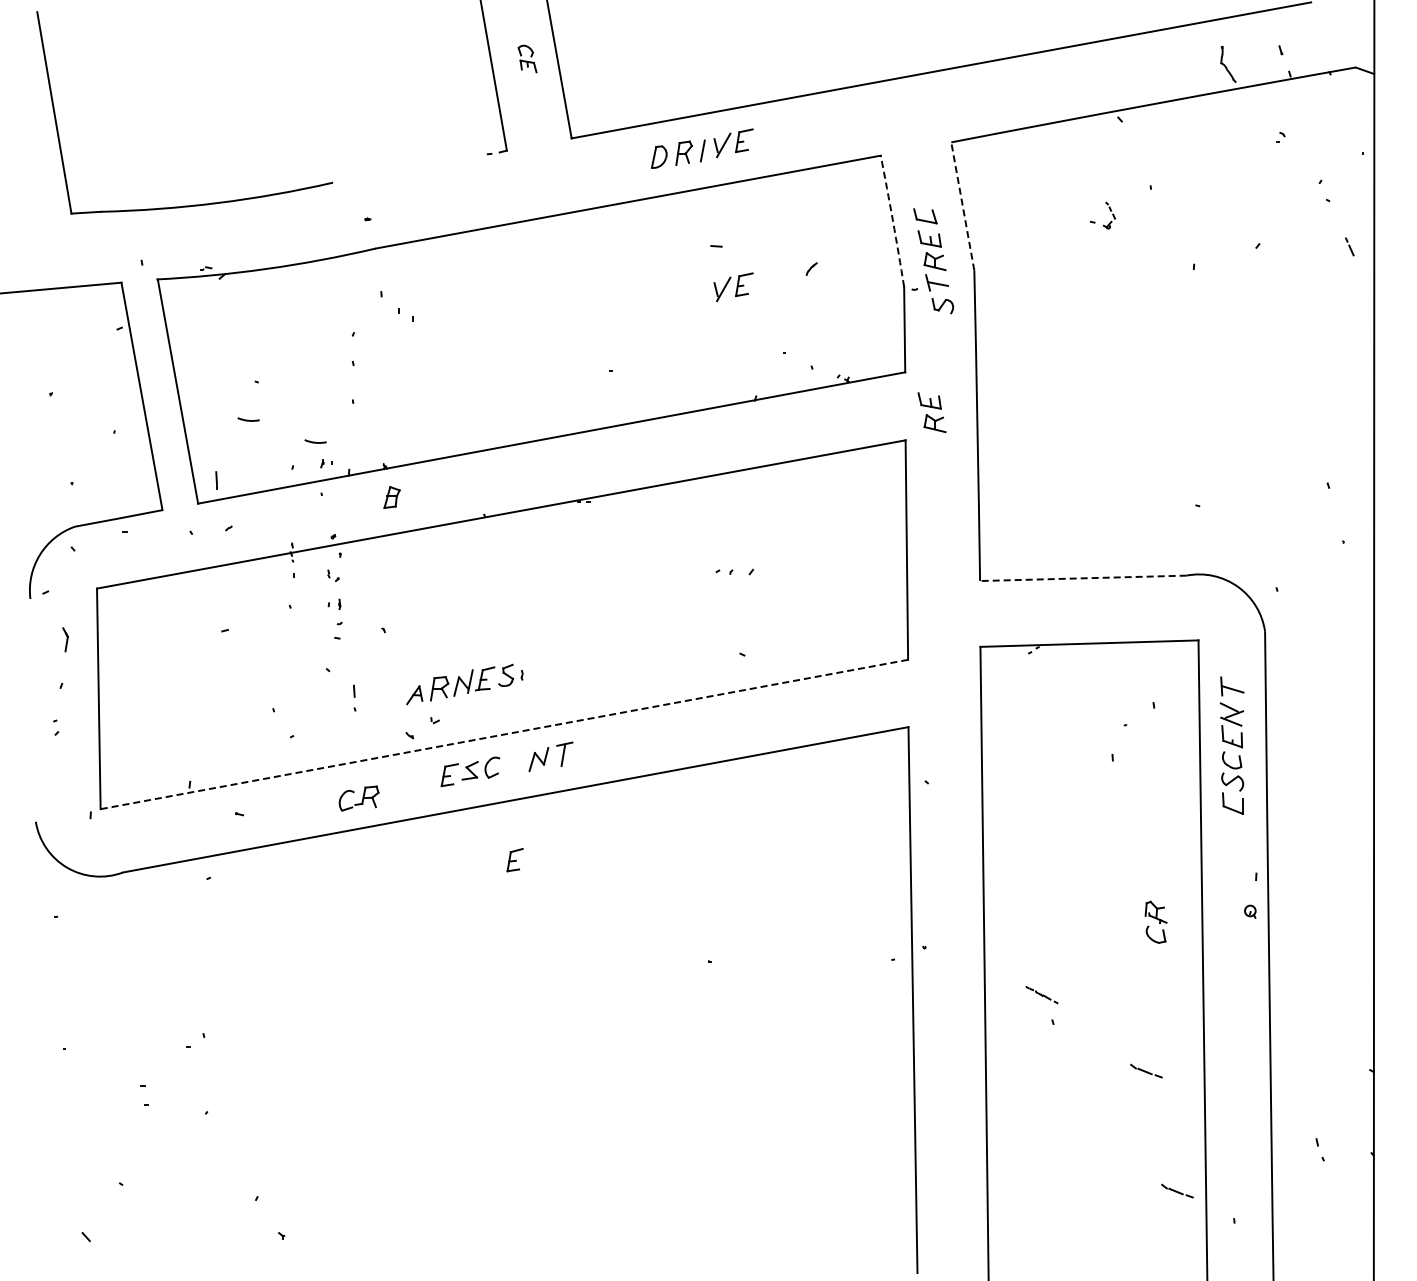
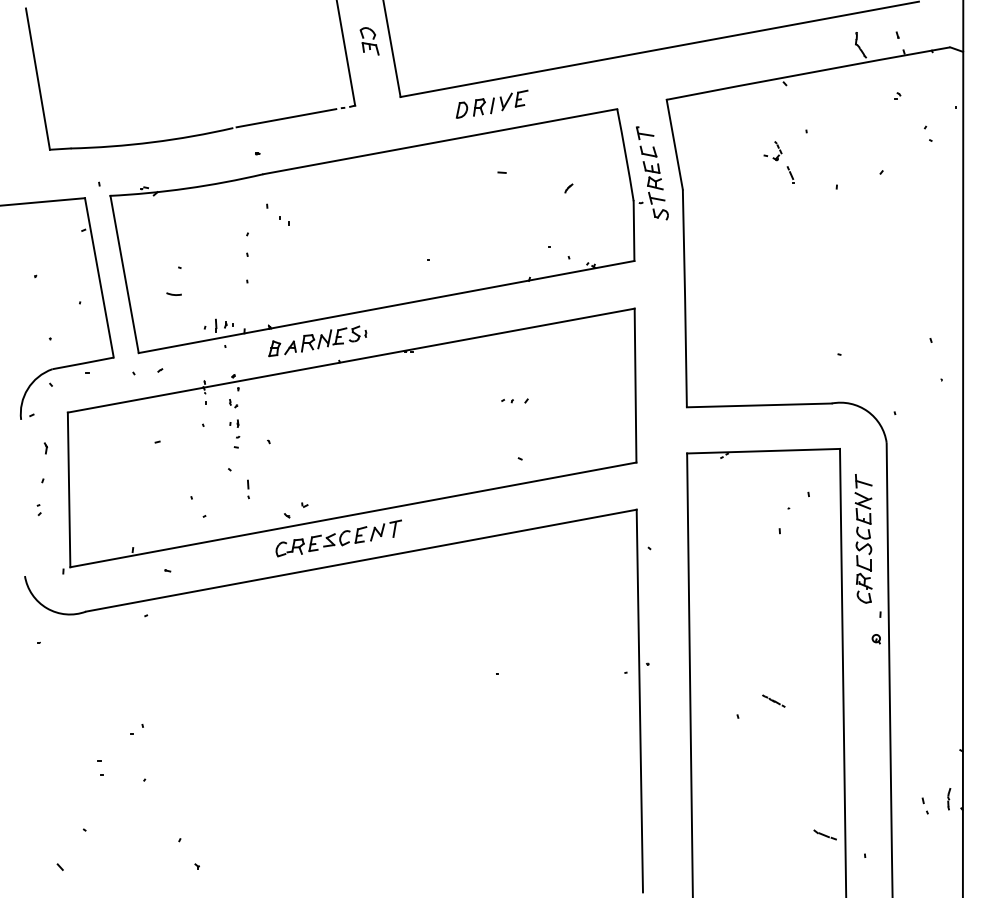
part: (527, 58) -> (369, 41), size x1.43
line: (408, 168) -> (286, 118), added
part: (920, 189) -> (645, 132), added
line: (962, 205) -> (674, 144), dashed -> solid
arc: (893, 221) -> (626, 155), dashed -> solid
line: (1349, 246) -> (790, 172), moved
part: (733, 287) -> (514, 201), removed
part: (931, 412) -> (652, 289), removed
arc: (315, 441) -> (221, 309), removed
line: (216, 480) -> (216, 325), moved
line: (1082, 578) -> (758, 405), dashed -> solid
part: (65, 639) -> (45, 448), size x0.62
part: (464, 684) -> (325, 340), moved
line: (504, 734) -> (353, 514), dashed -> solid
part: (358, 798) -> (289, 547), moved
part: (514, 860) -> (360, 535), moved
part: (1155, 921) -> (863, 587), moved
line: (1041, 995) -> (773, 701), moved
part: (1146, 1070) -> (803, 750), removed
part: (1354, 1139) -> (949, 798), added

